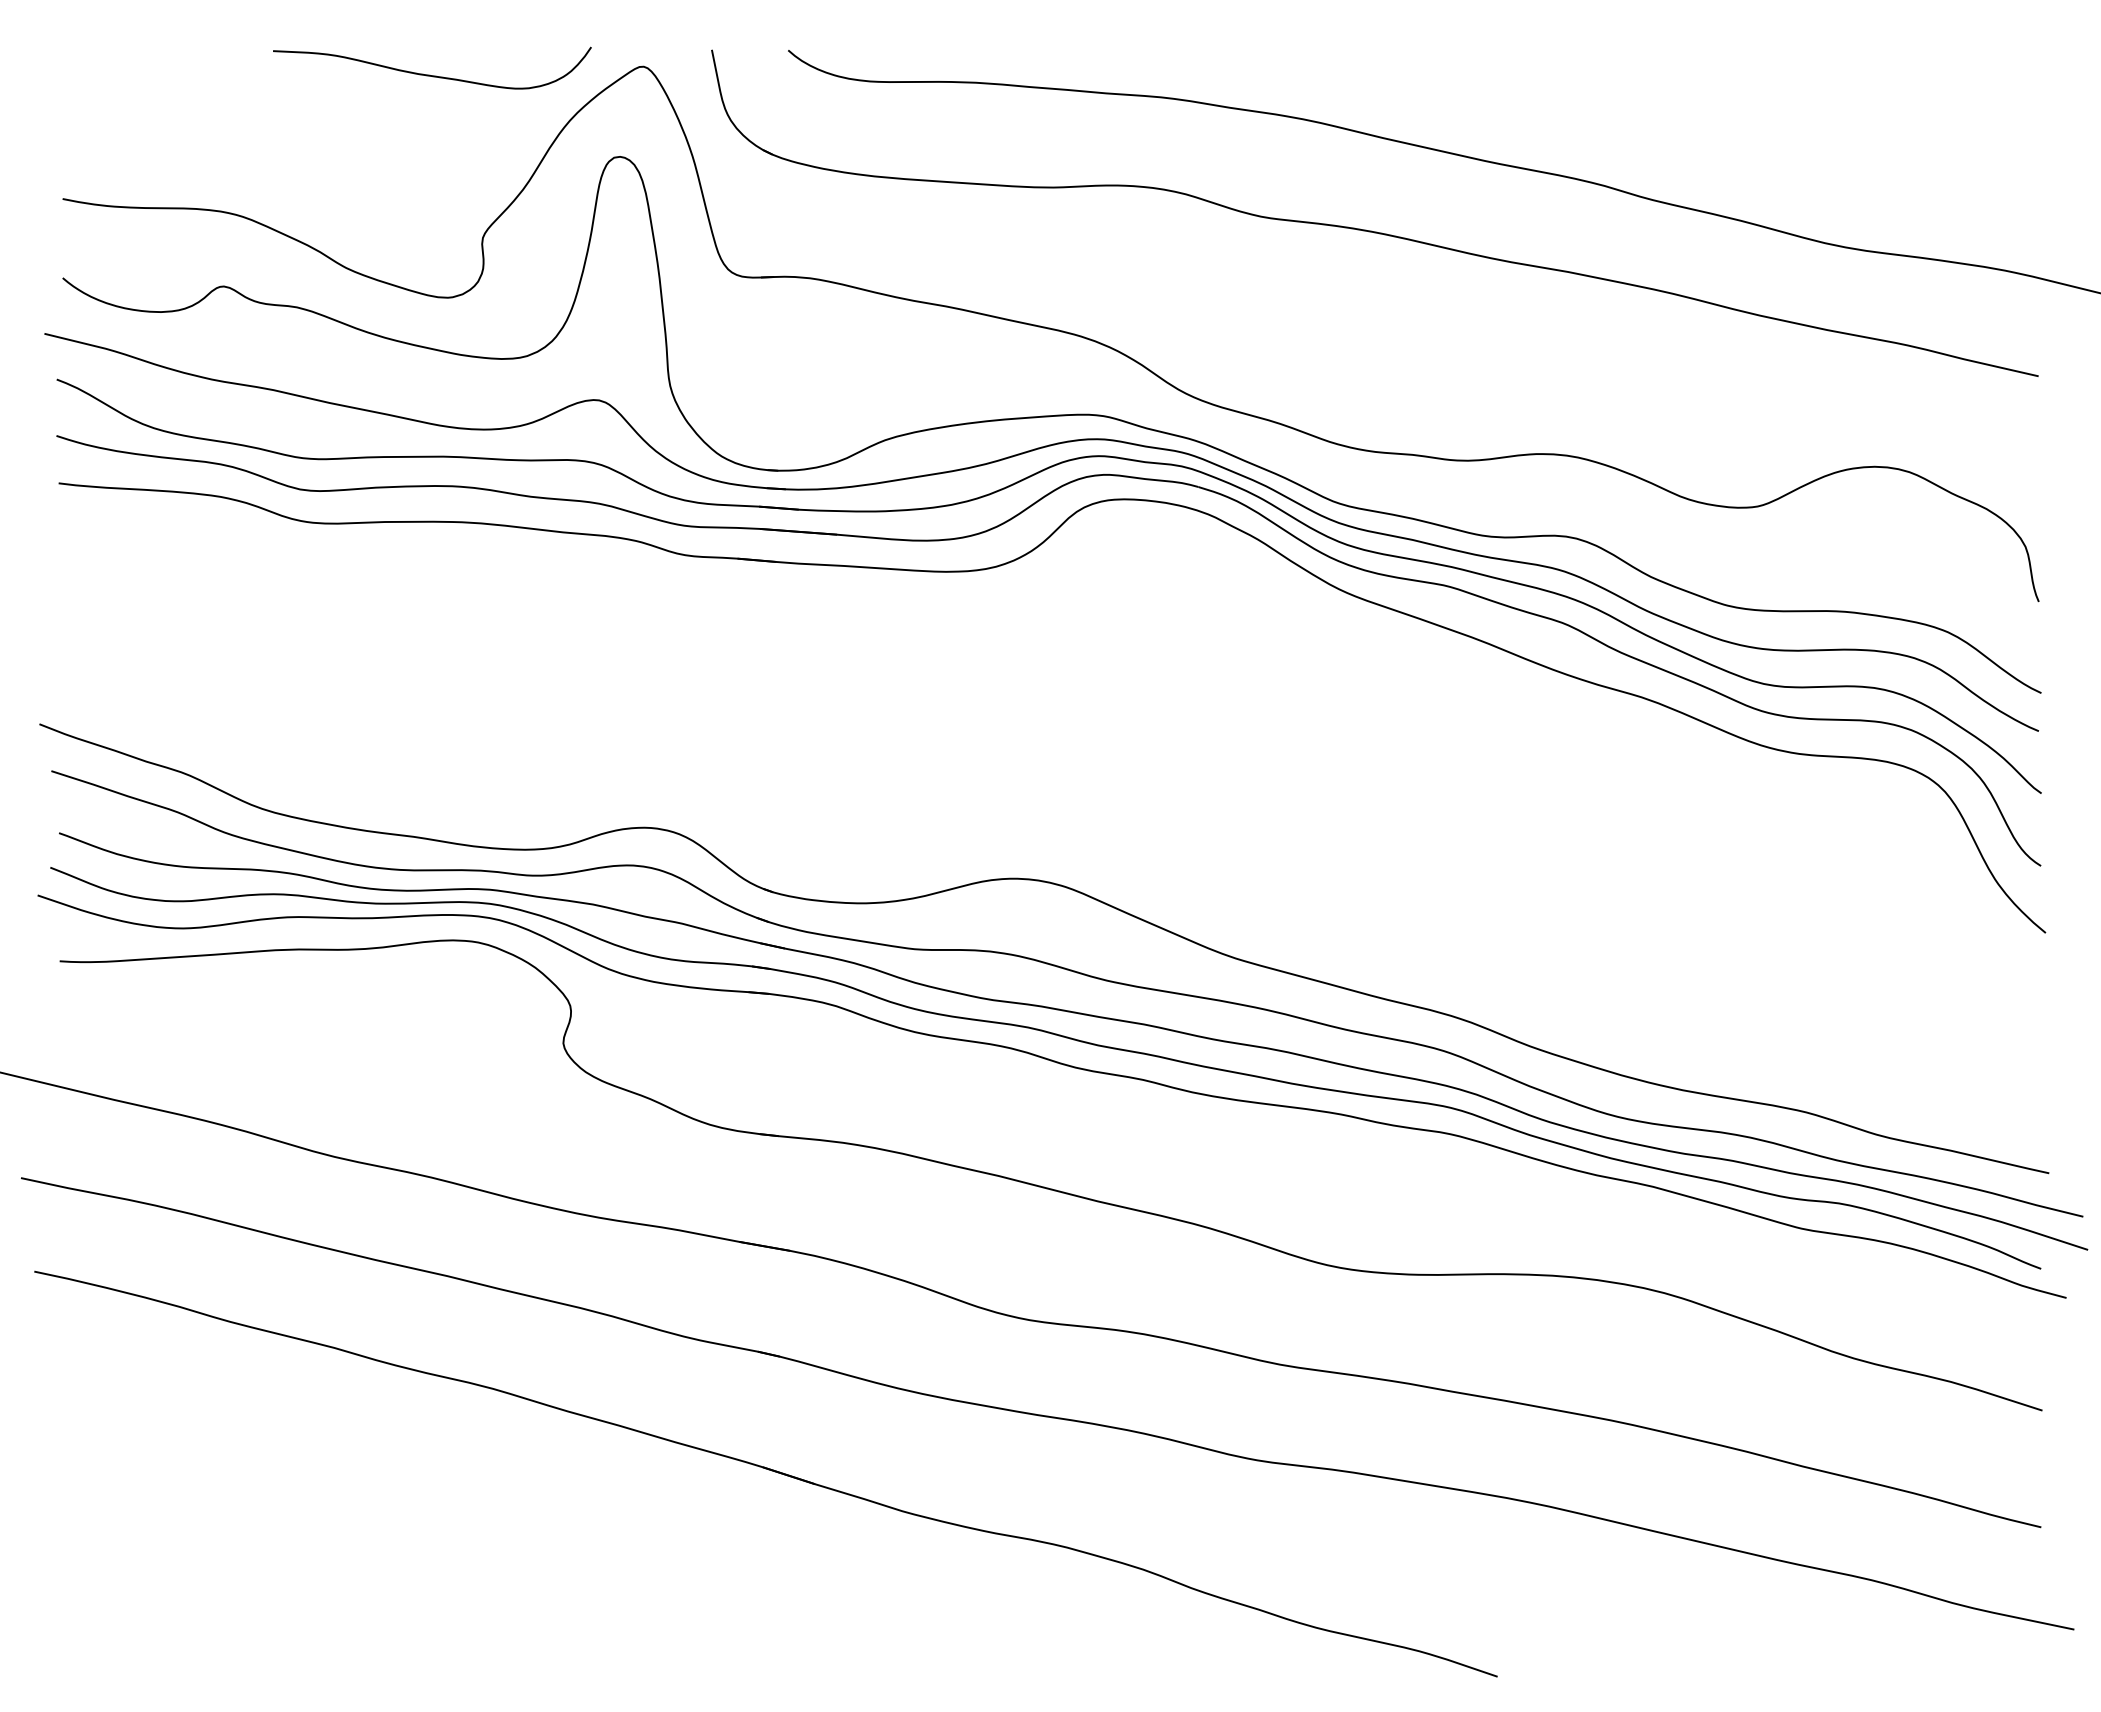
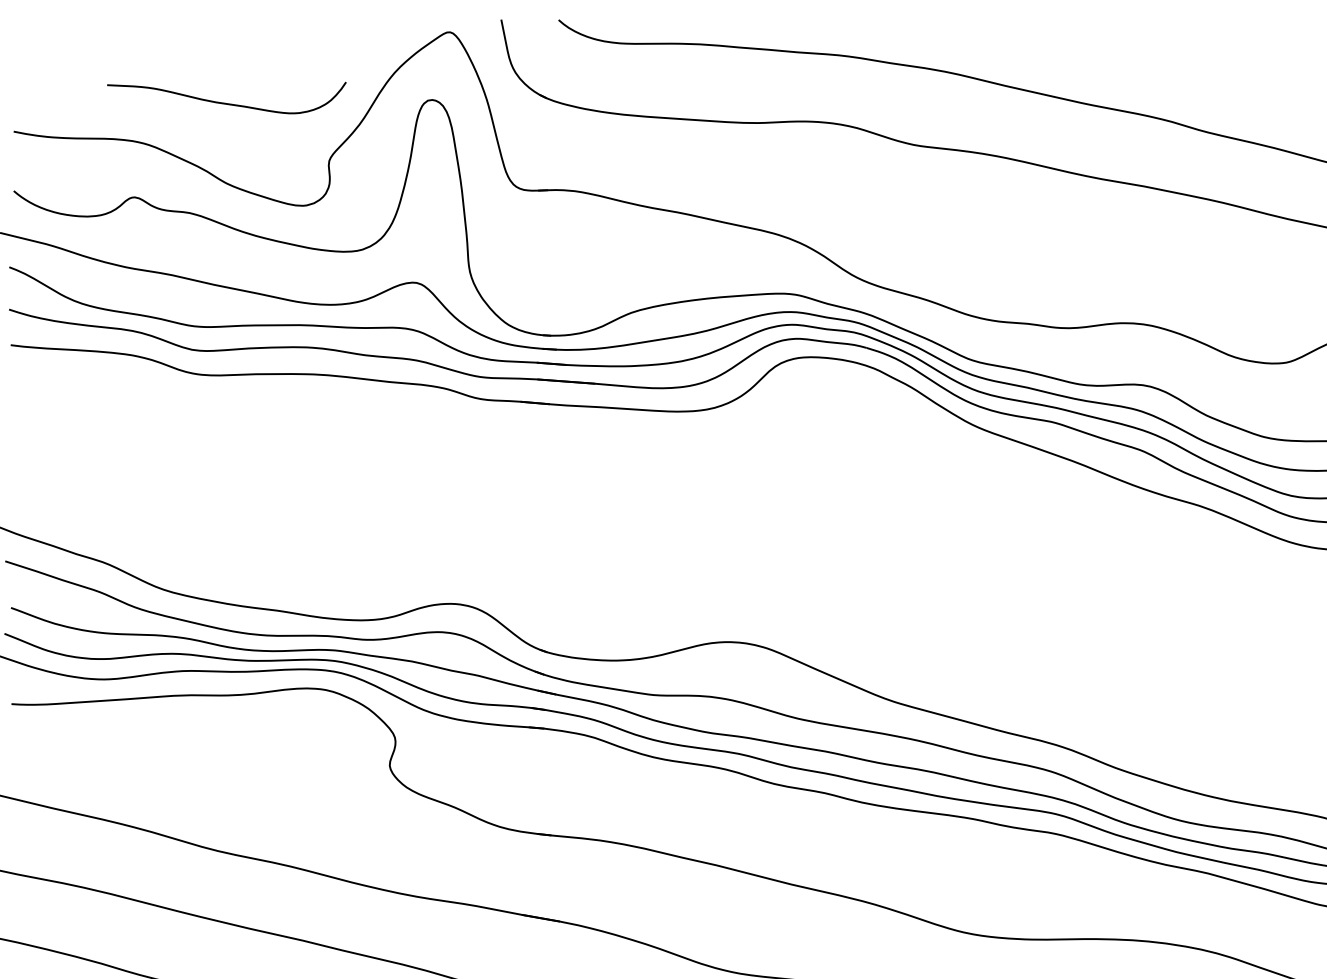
curve: (429, 74) -> (224, 102), moved

